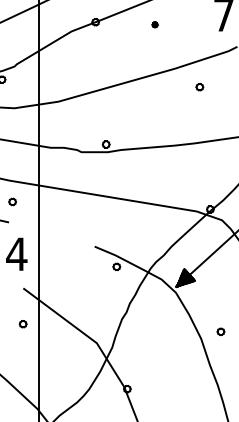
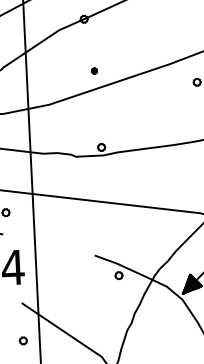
part: (154, 24) -> (93, 70), moved

